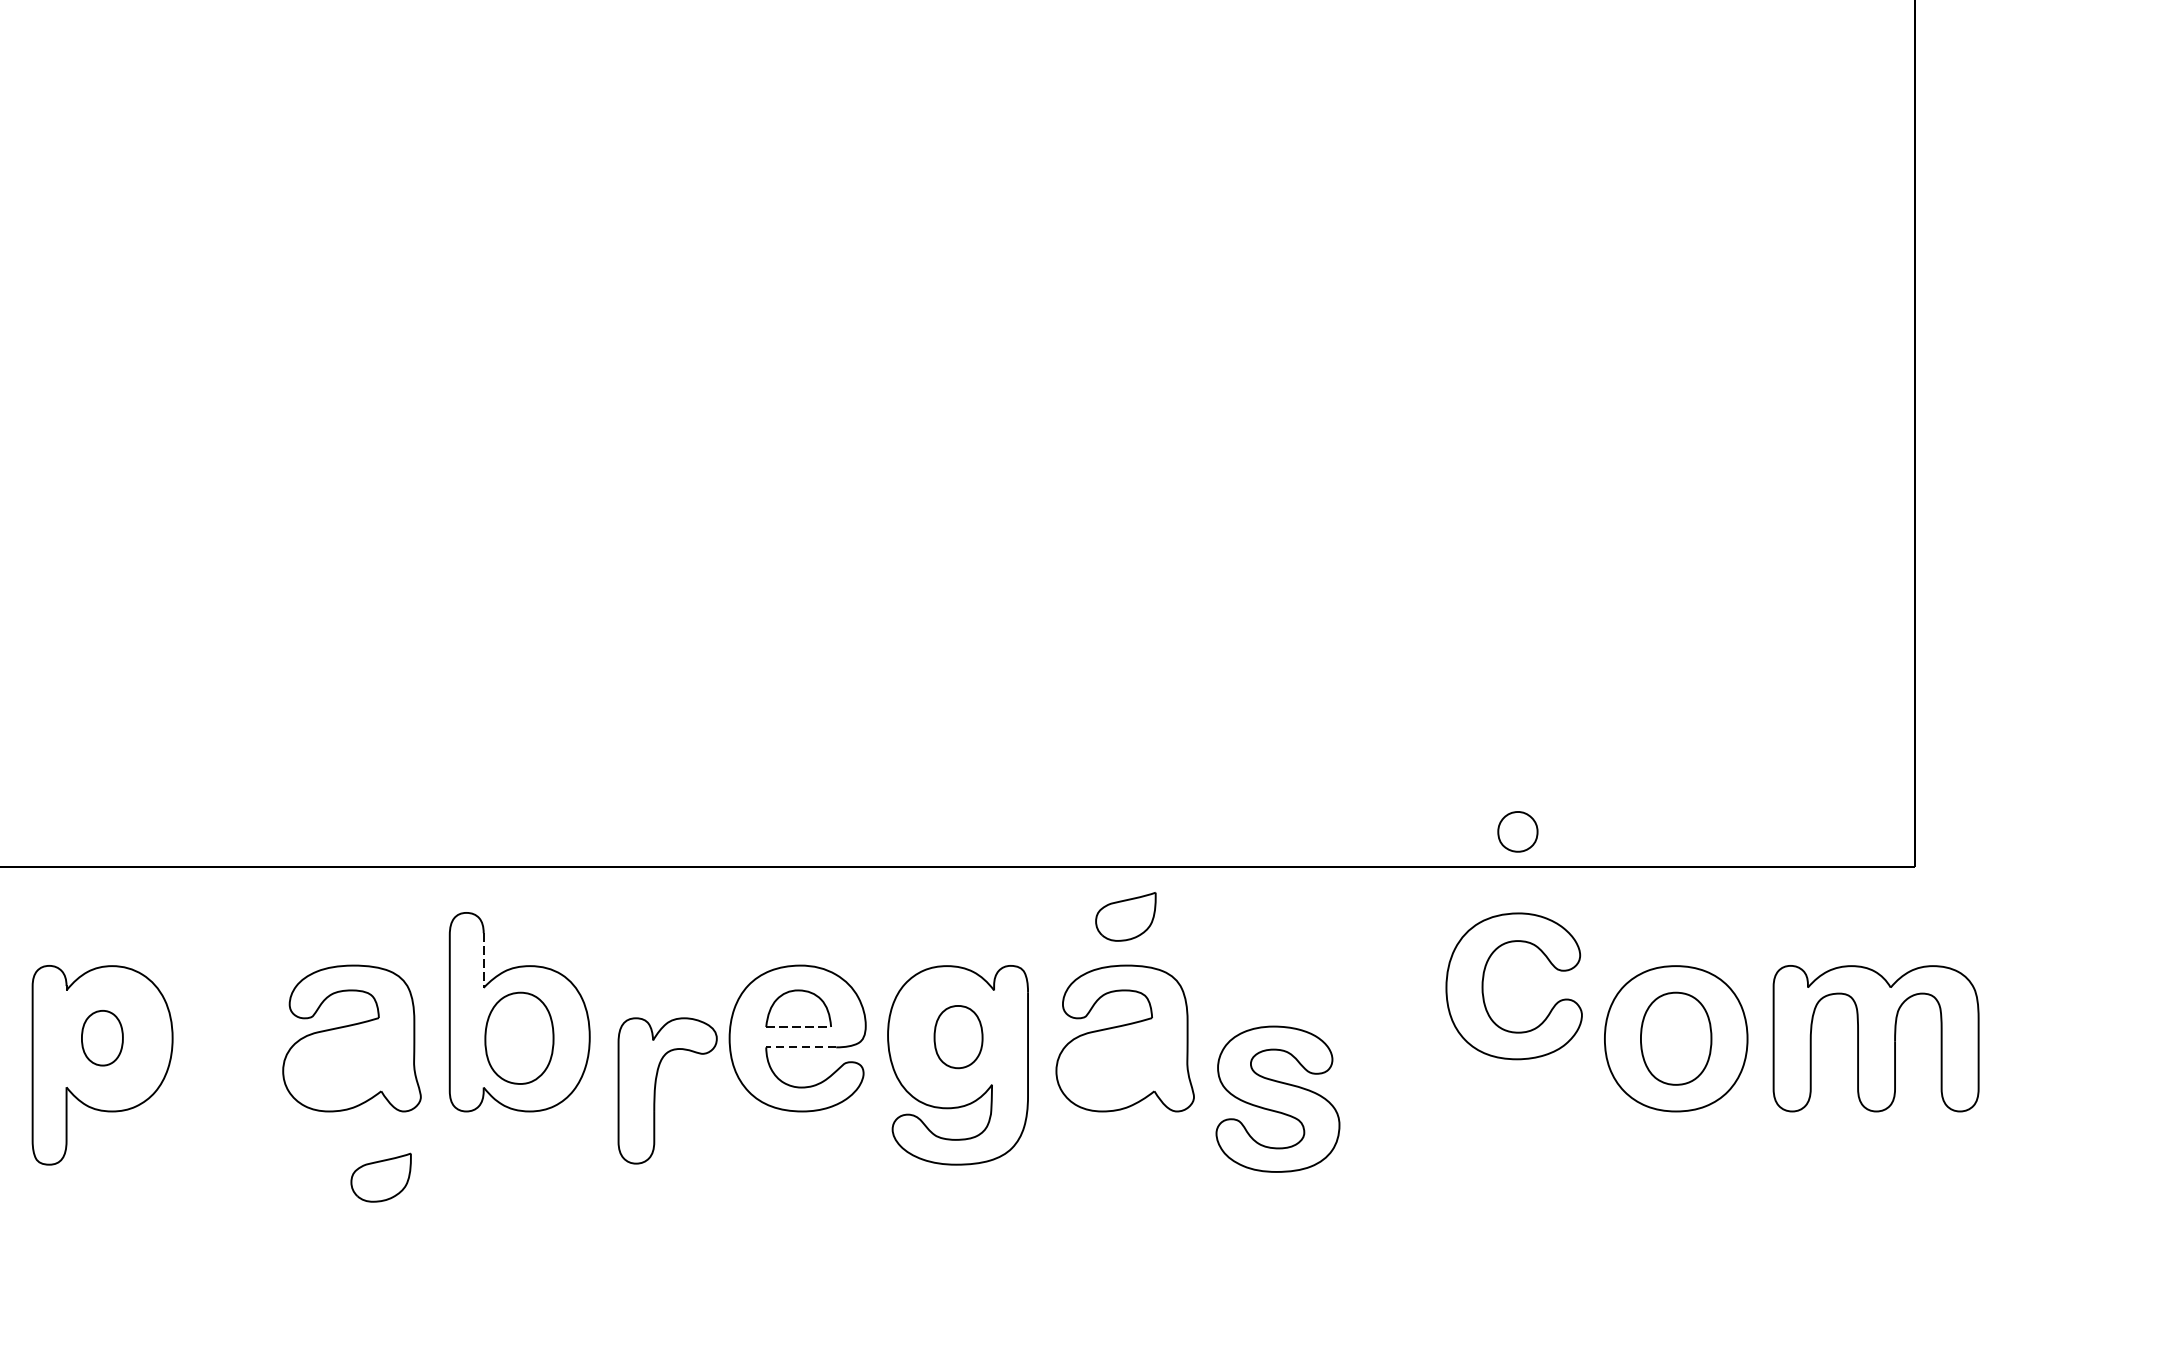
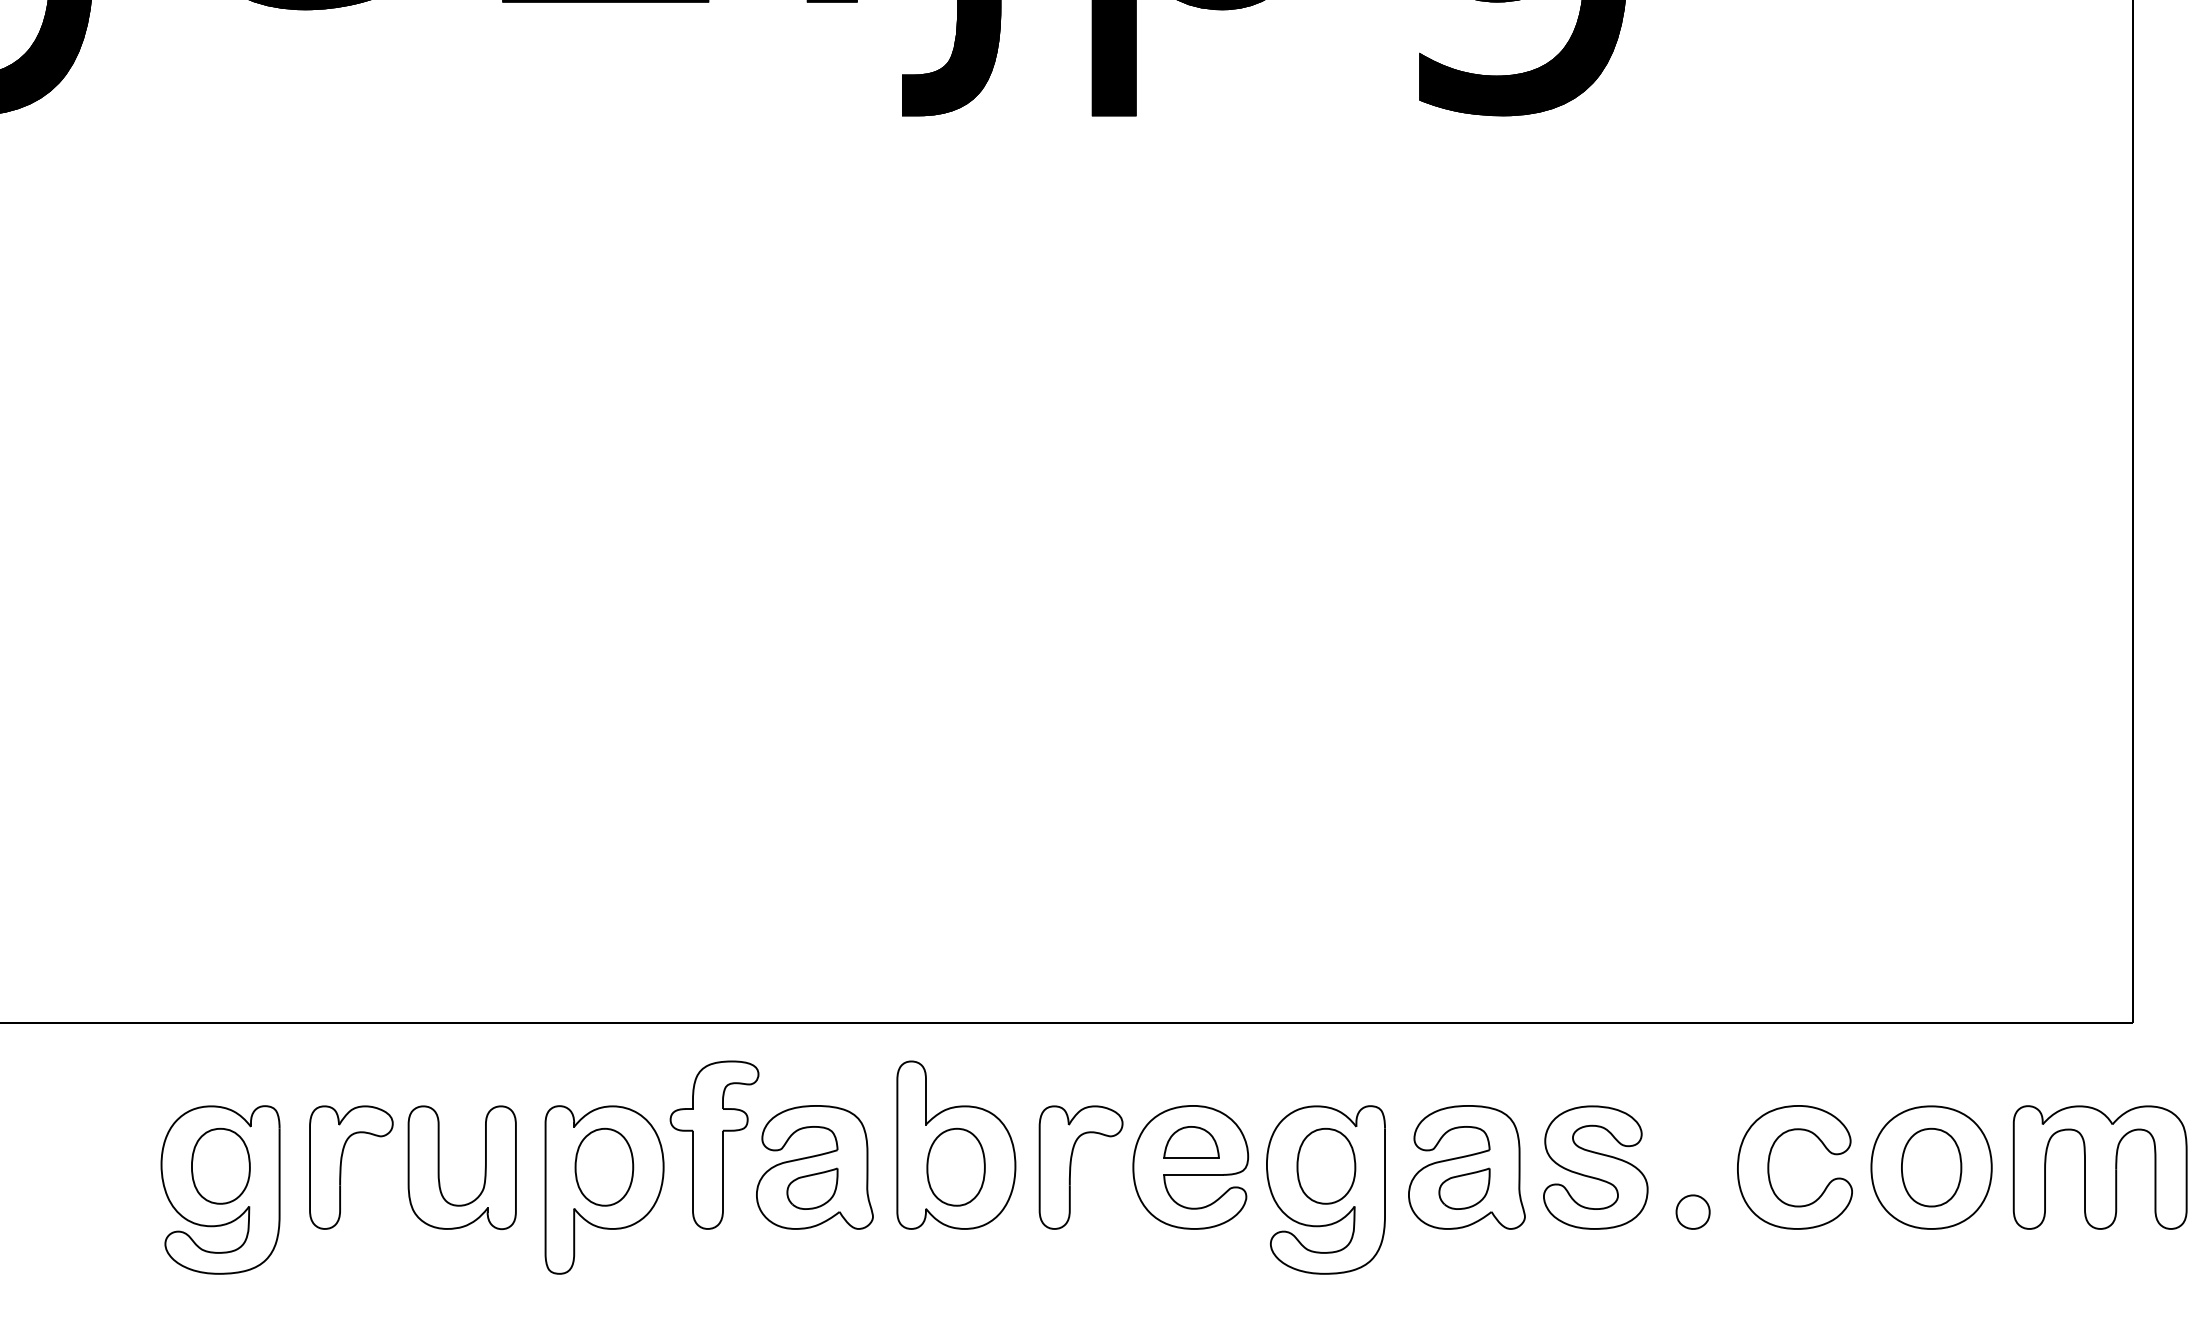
part: (1517, 831) -> (1692, 1211), moved
part: (1125, 916) -> (1464, 1188), moved
line: (483, 961) -> (925, 1102), dashed -> solid
part: (1483, 986) -> (1769, 1167), moved
part: (232, 1011) -> (714, 1144), added
line: (799, 1026) -> (1192, 1157), dashed -> solid
part: (958, 1036) -> (1326, 1165), size x1.43
part: (102, 1037) -> (604, 1166), size x1.67
line: (800, 1046) -> (1193, 1174), dashed -> solid
part: (656, 1090) -> (1071, 1167), moved
part: (1277, 1099) -> (1595, 1167), moved
part: (381, 1177) -> (812, 1188), moved

